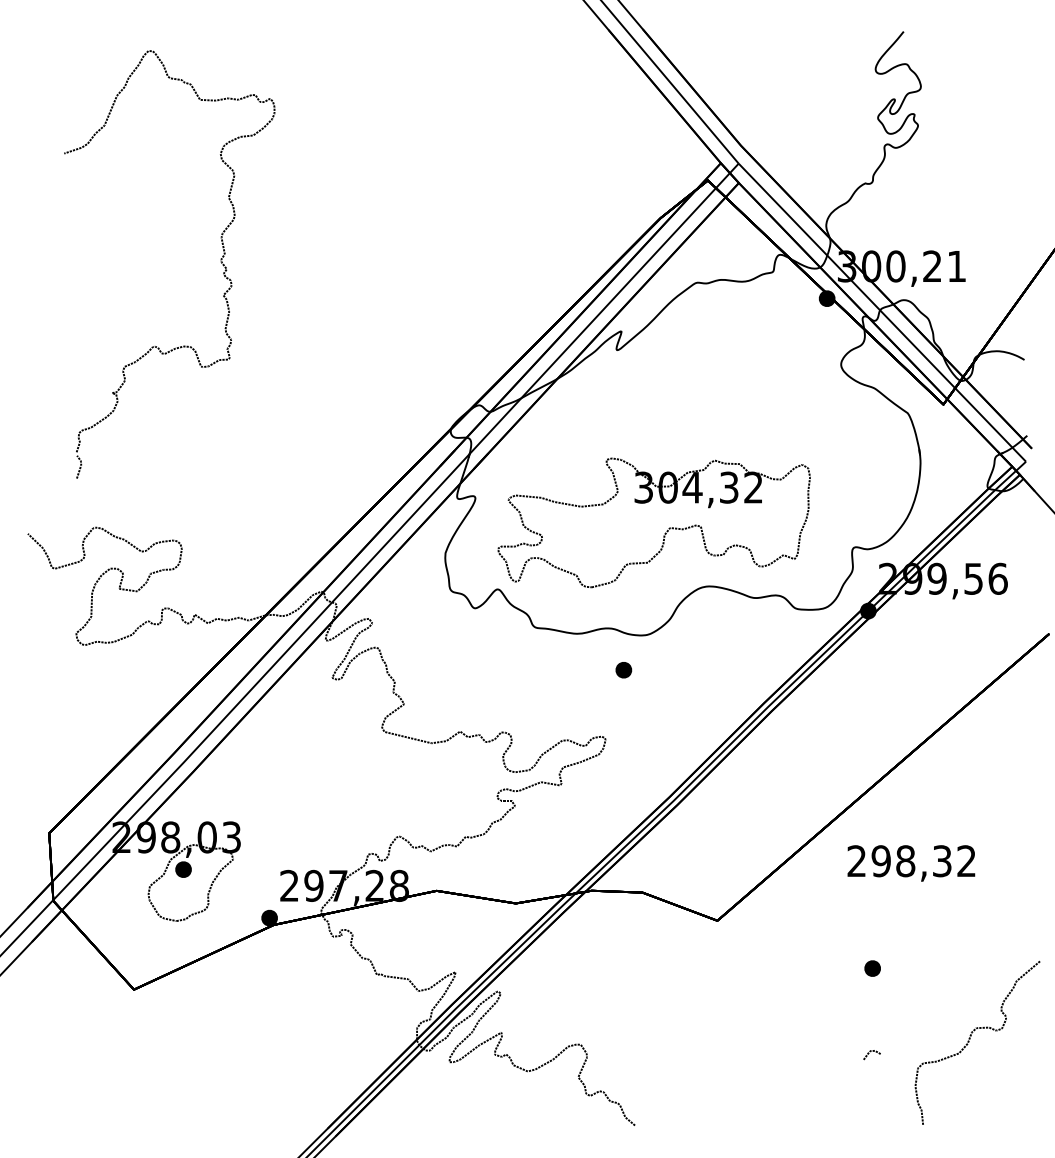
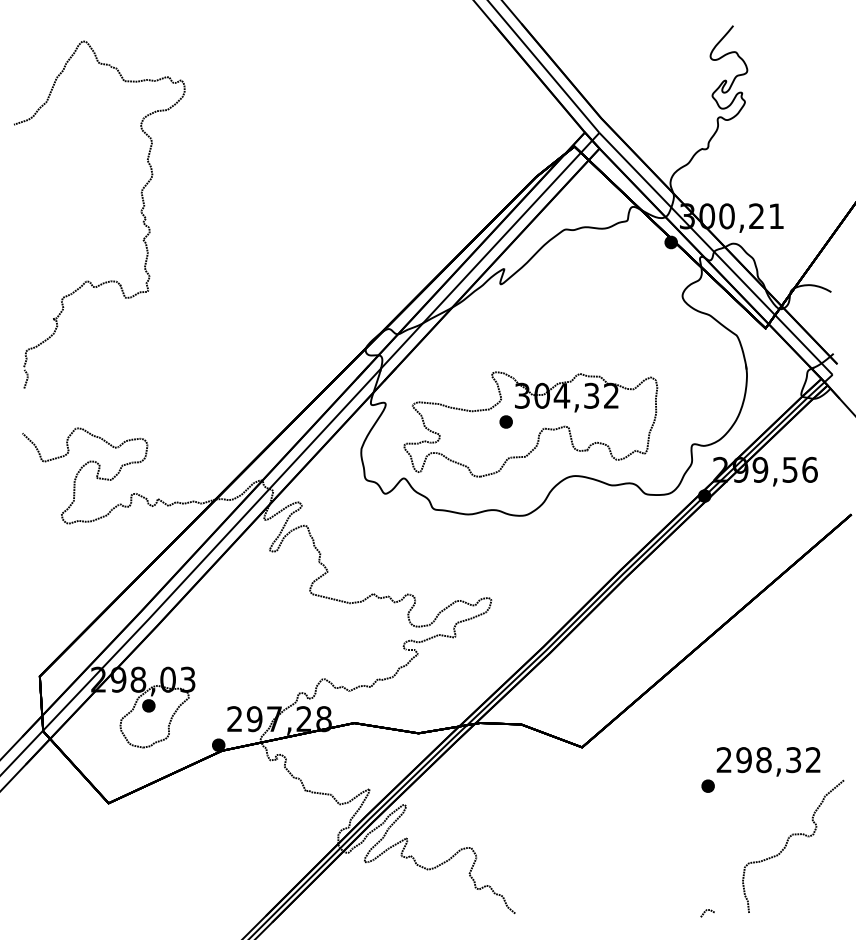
part: (220, 261) -> (140, 212), moved
part: (622, 669) -> (505, 421), moved
text: (911, 862) -> (768, 761), moved
line: (870, 1052) -> (706, 911), moved

